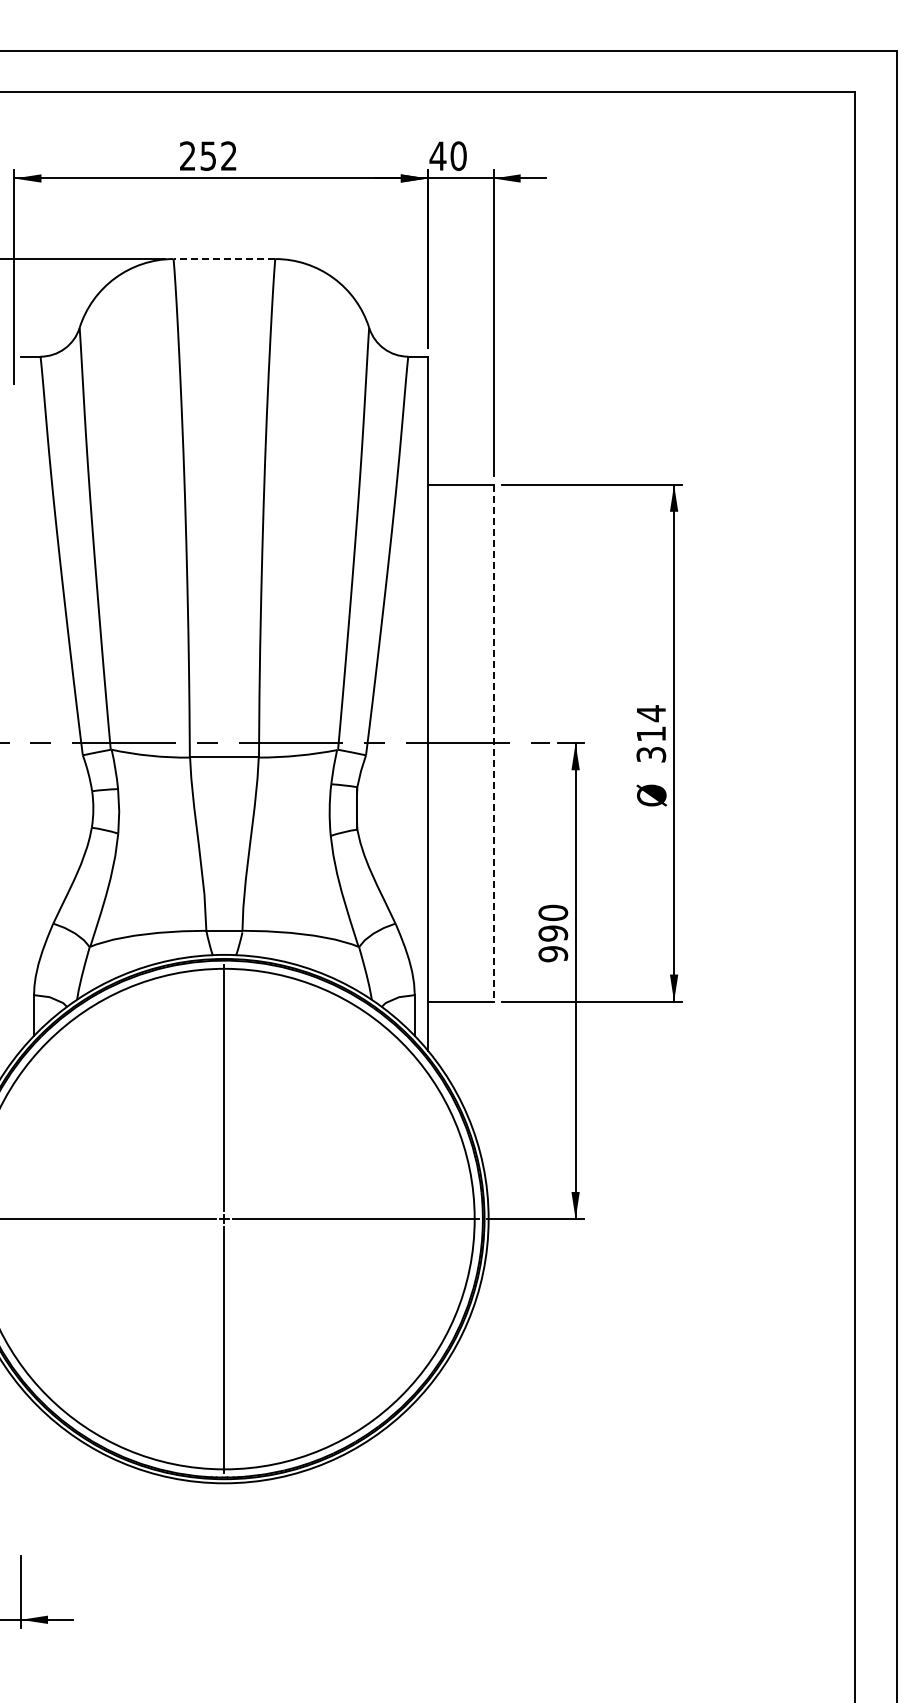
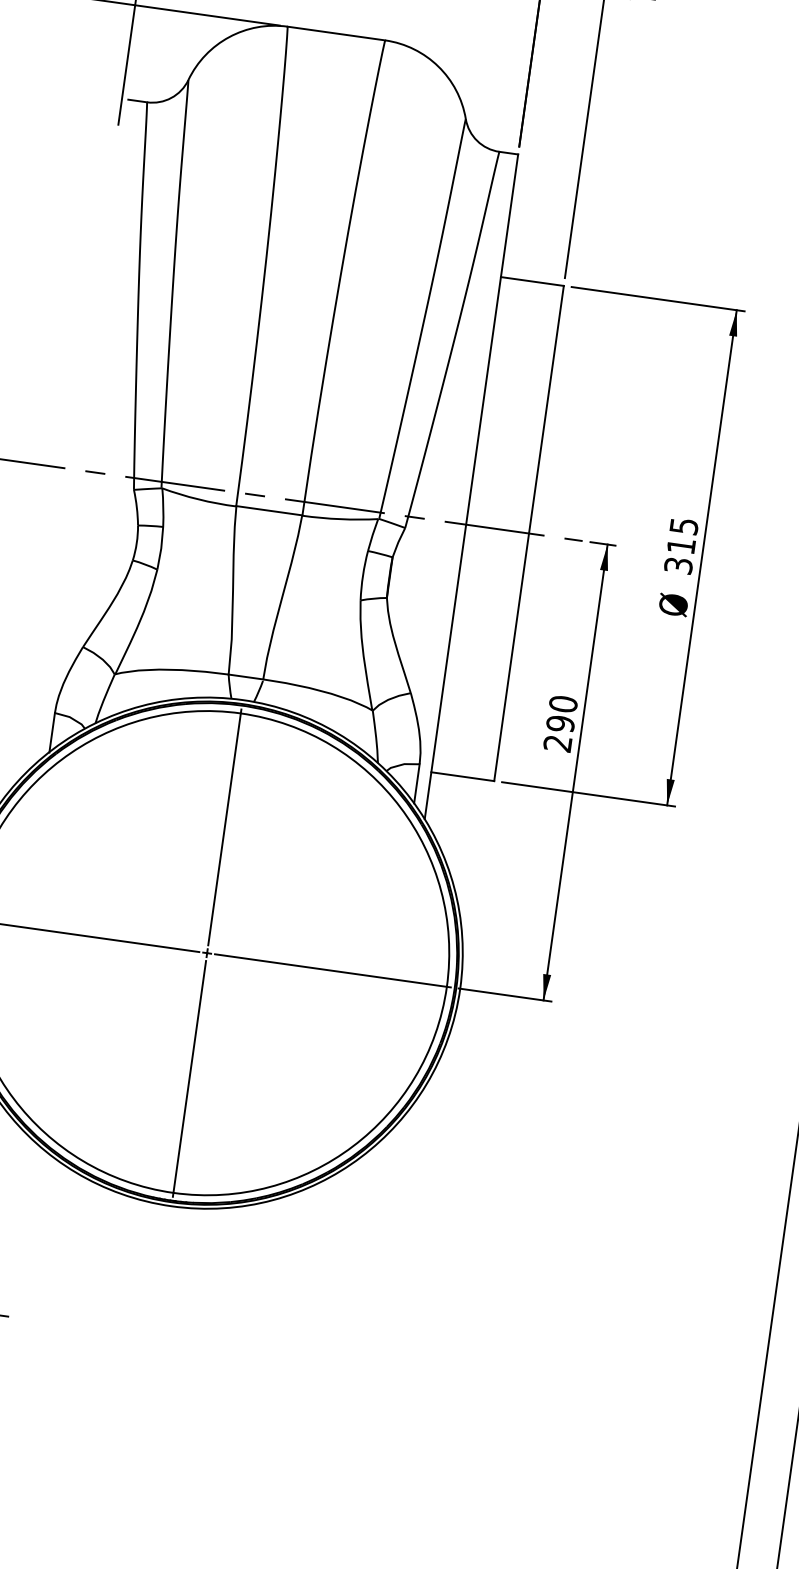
line: (224, 259) -> (336, 33), dashed -> solid
text: (651, 713) -> (684, 526), 314 -> 315
line: (493, 743) -> (528, 533), dashed -> solid
text: (553, 954) -> (557, 744), 990 -> 290

